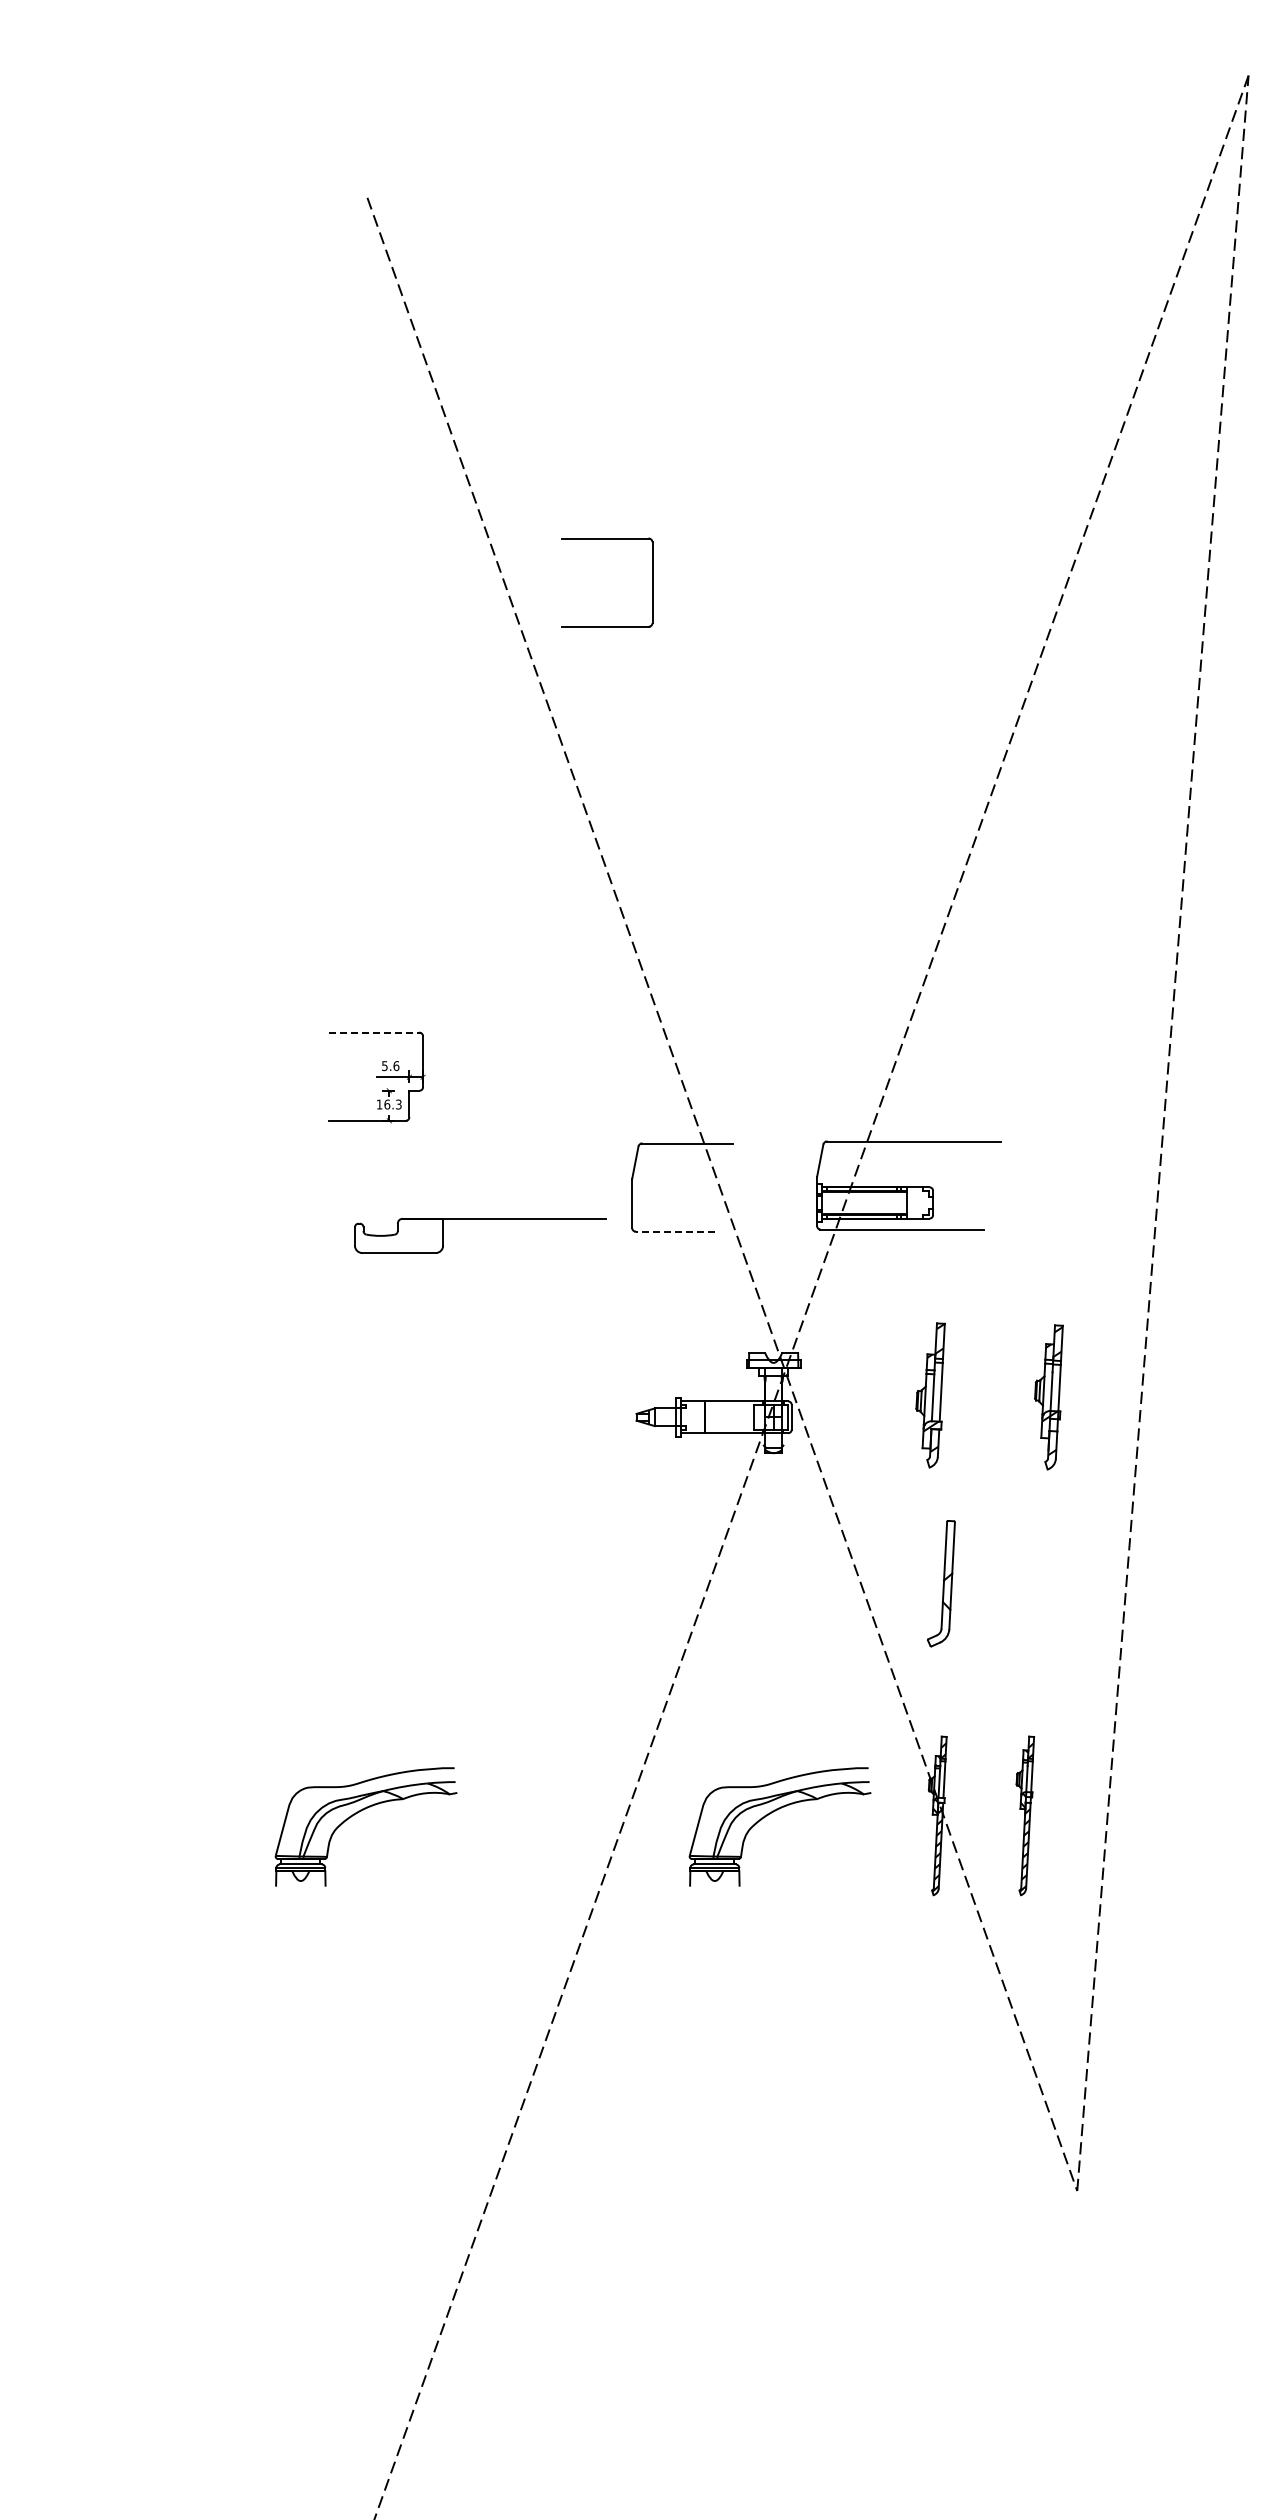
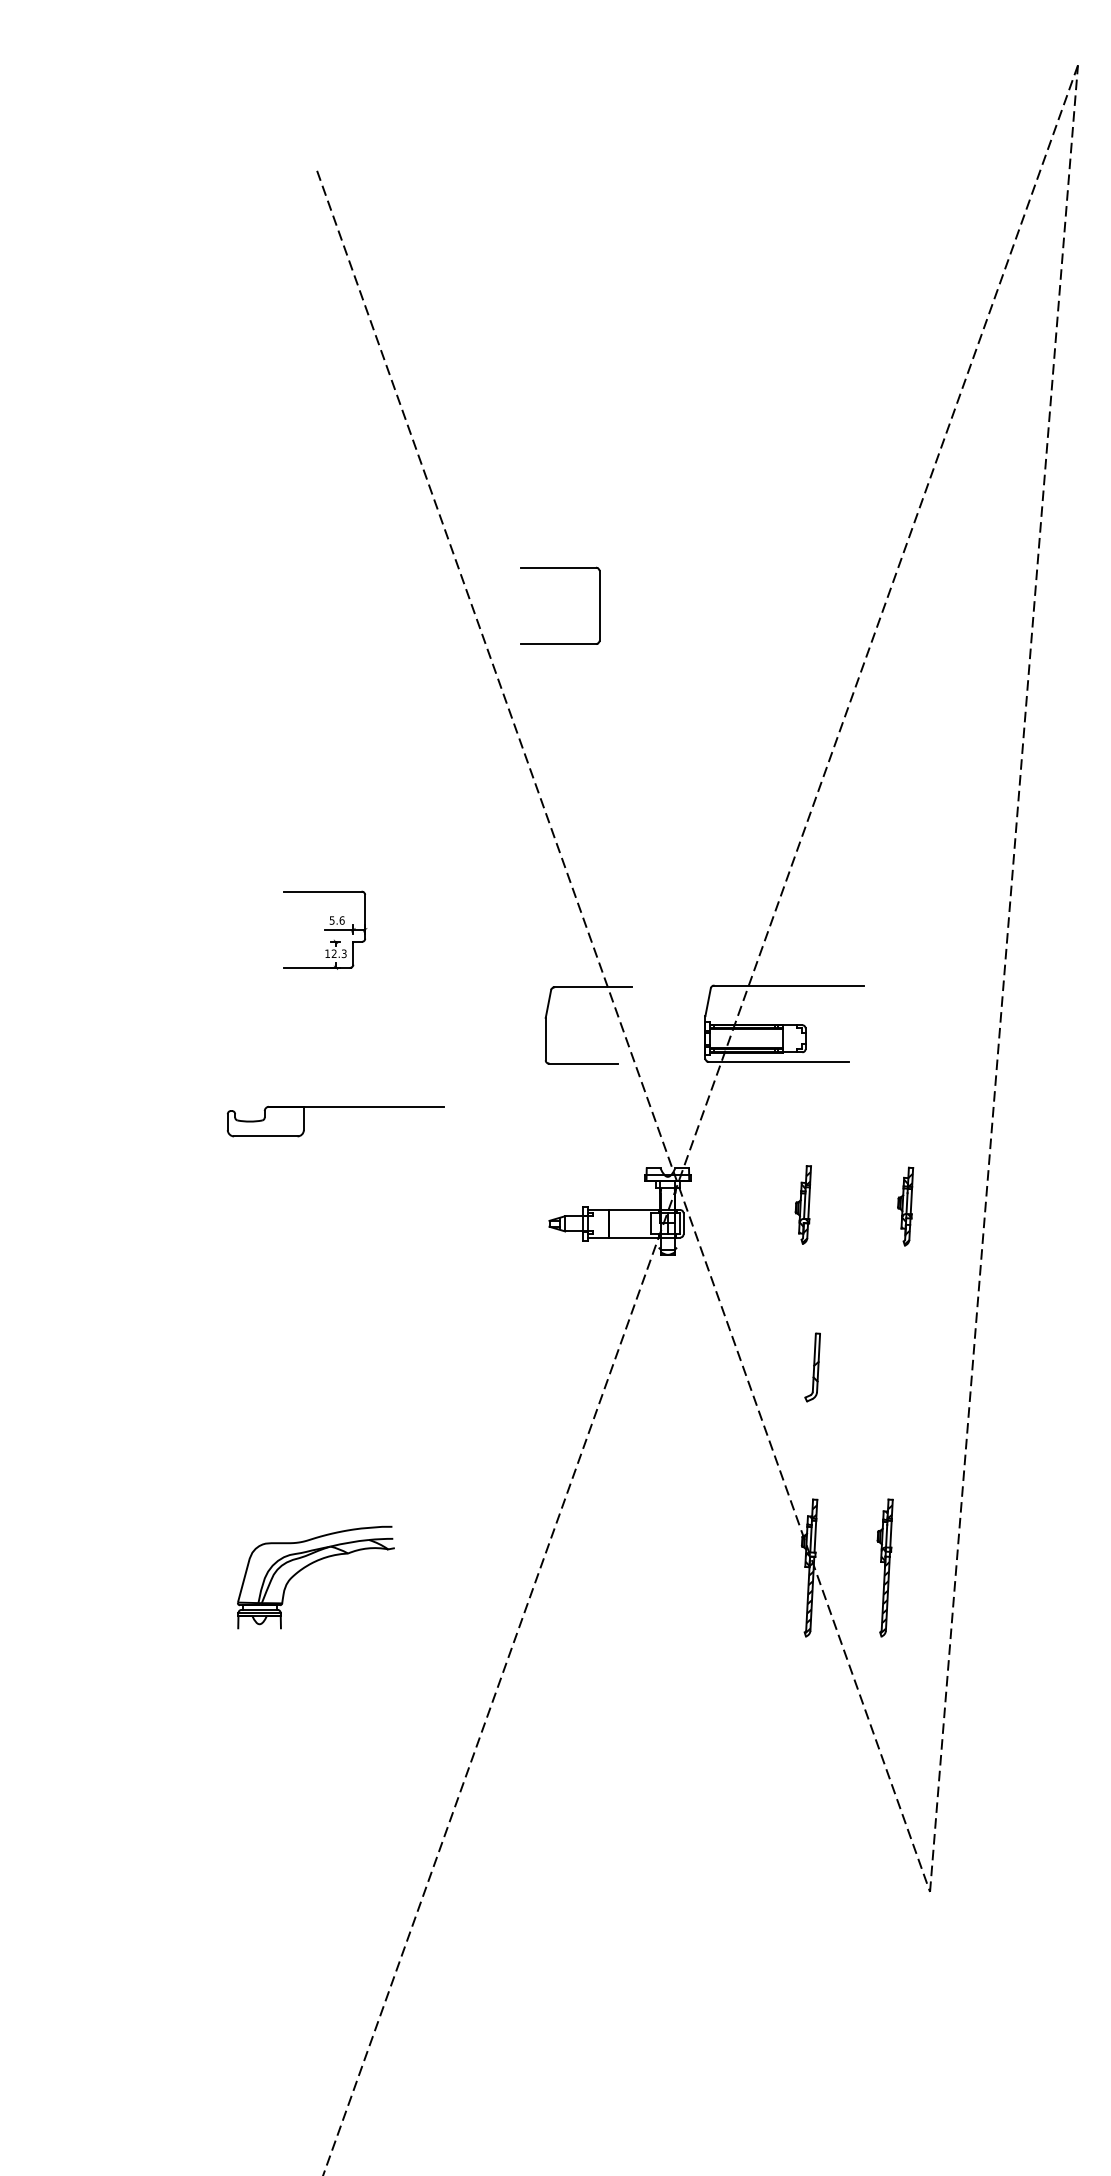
part: (607, 539) -> (560, 568), moved
line: (374, 1032) -> (323, 891), dashed -> solid
text: (387, 1104) -> (334, 953), 16.3 -> 12.3
part: (480, 1219) -> (336, 1107), moved
line: (675, 1231) -> (583, 1063), dashed -> solid
part: (930, 1395) -> (803, 1205), size x0.62
part: (1048, 1397) -> (905, 1206), size x0.62
part: (941, 1583) -> (812, 1367), size x0.62
part: (770, 1814) -> (665, 1566), removed

